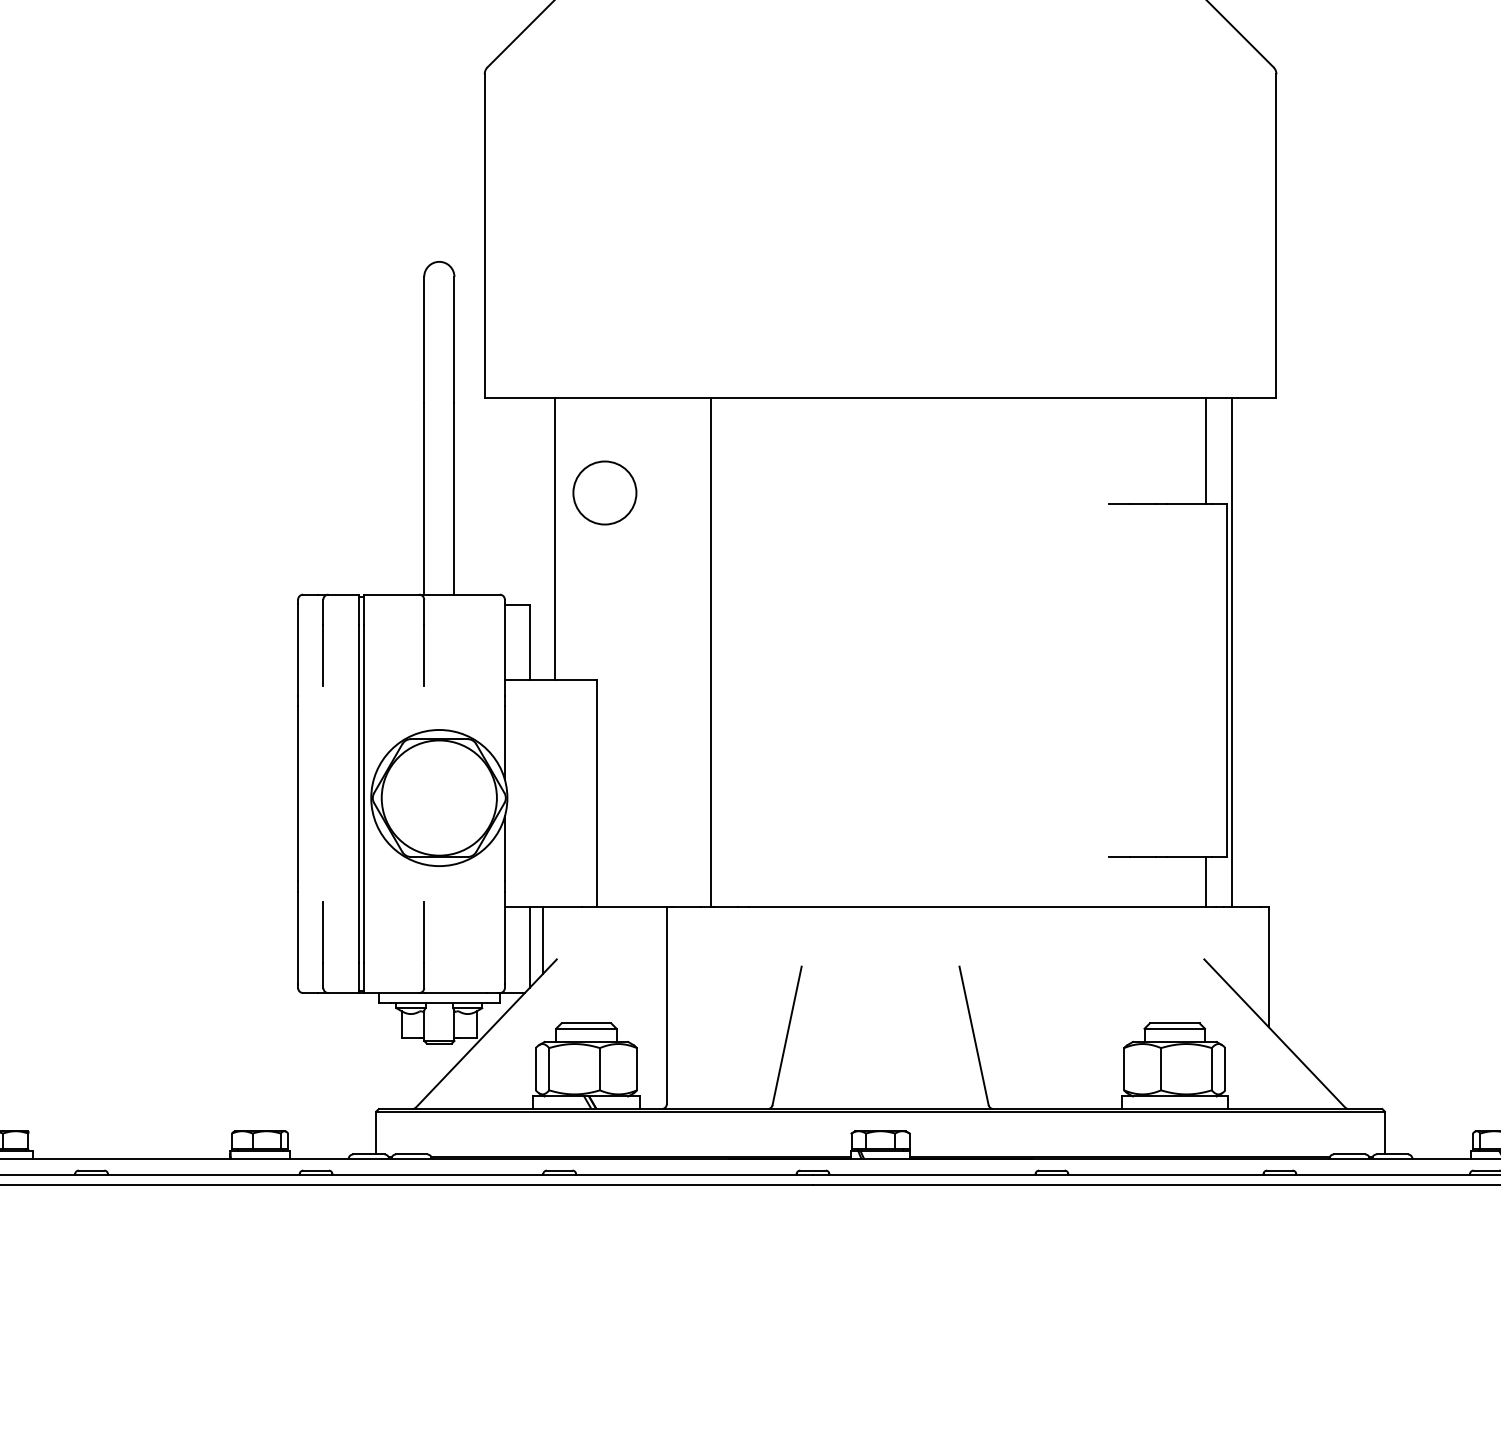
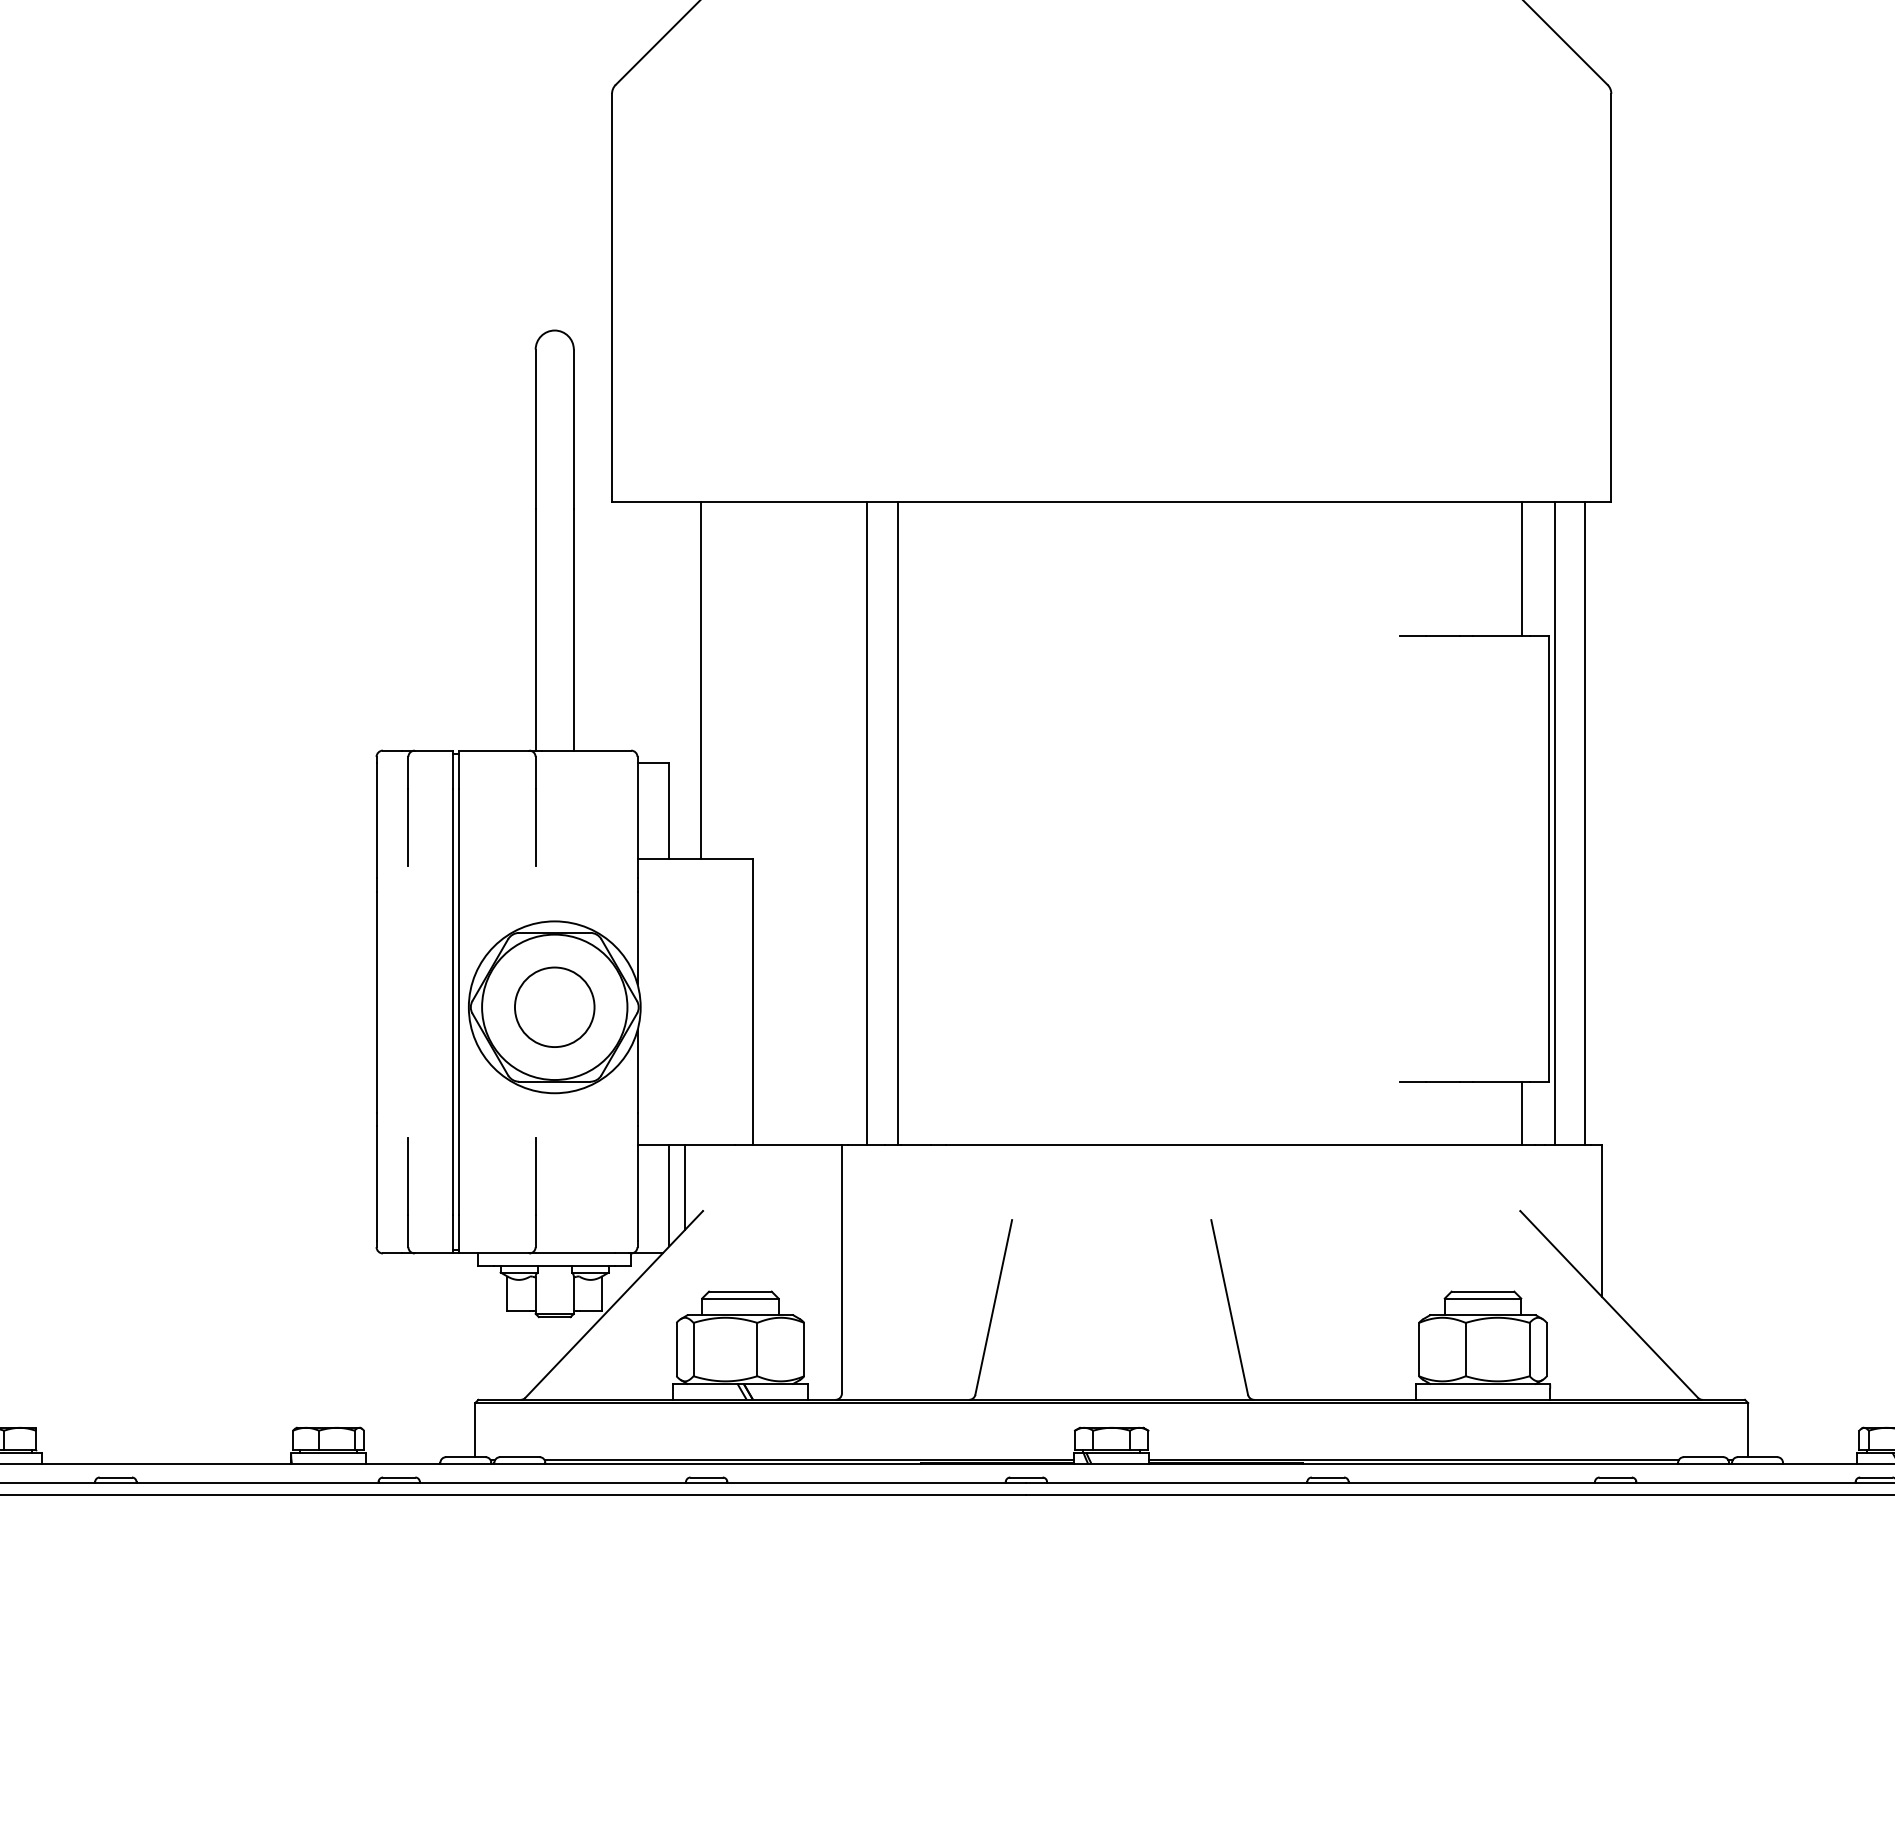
circle: (604, 492) -> (554, 1006), moved
line: (687, 652) -> (867, 823), added
line: (1255, 652) -> (1585, 823), added

